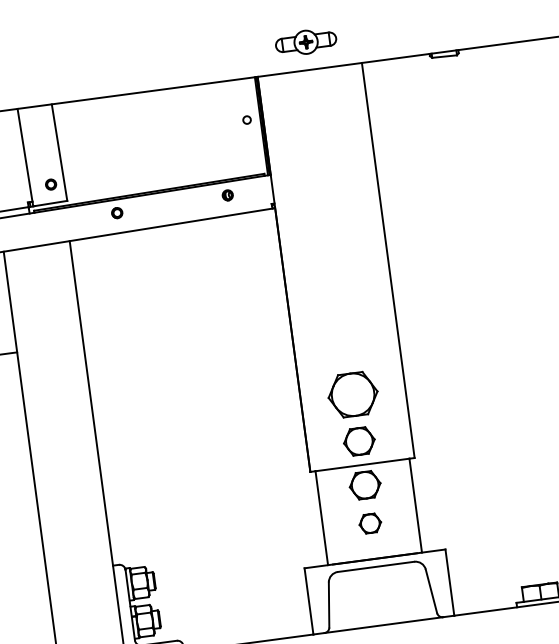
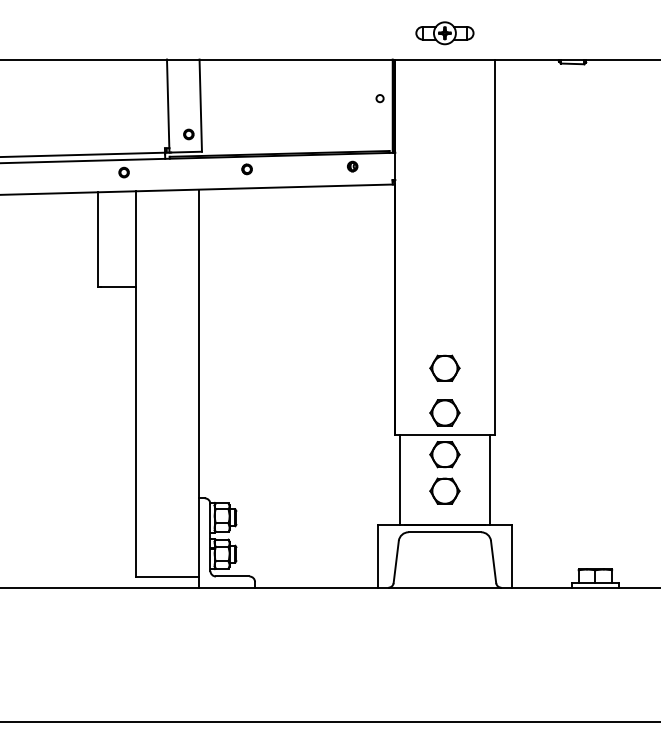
part: (352, 393) -> (444, 367), size x0.62
part: (369, 523) -> (444, 490), size x1.43

